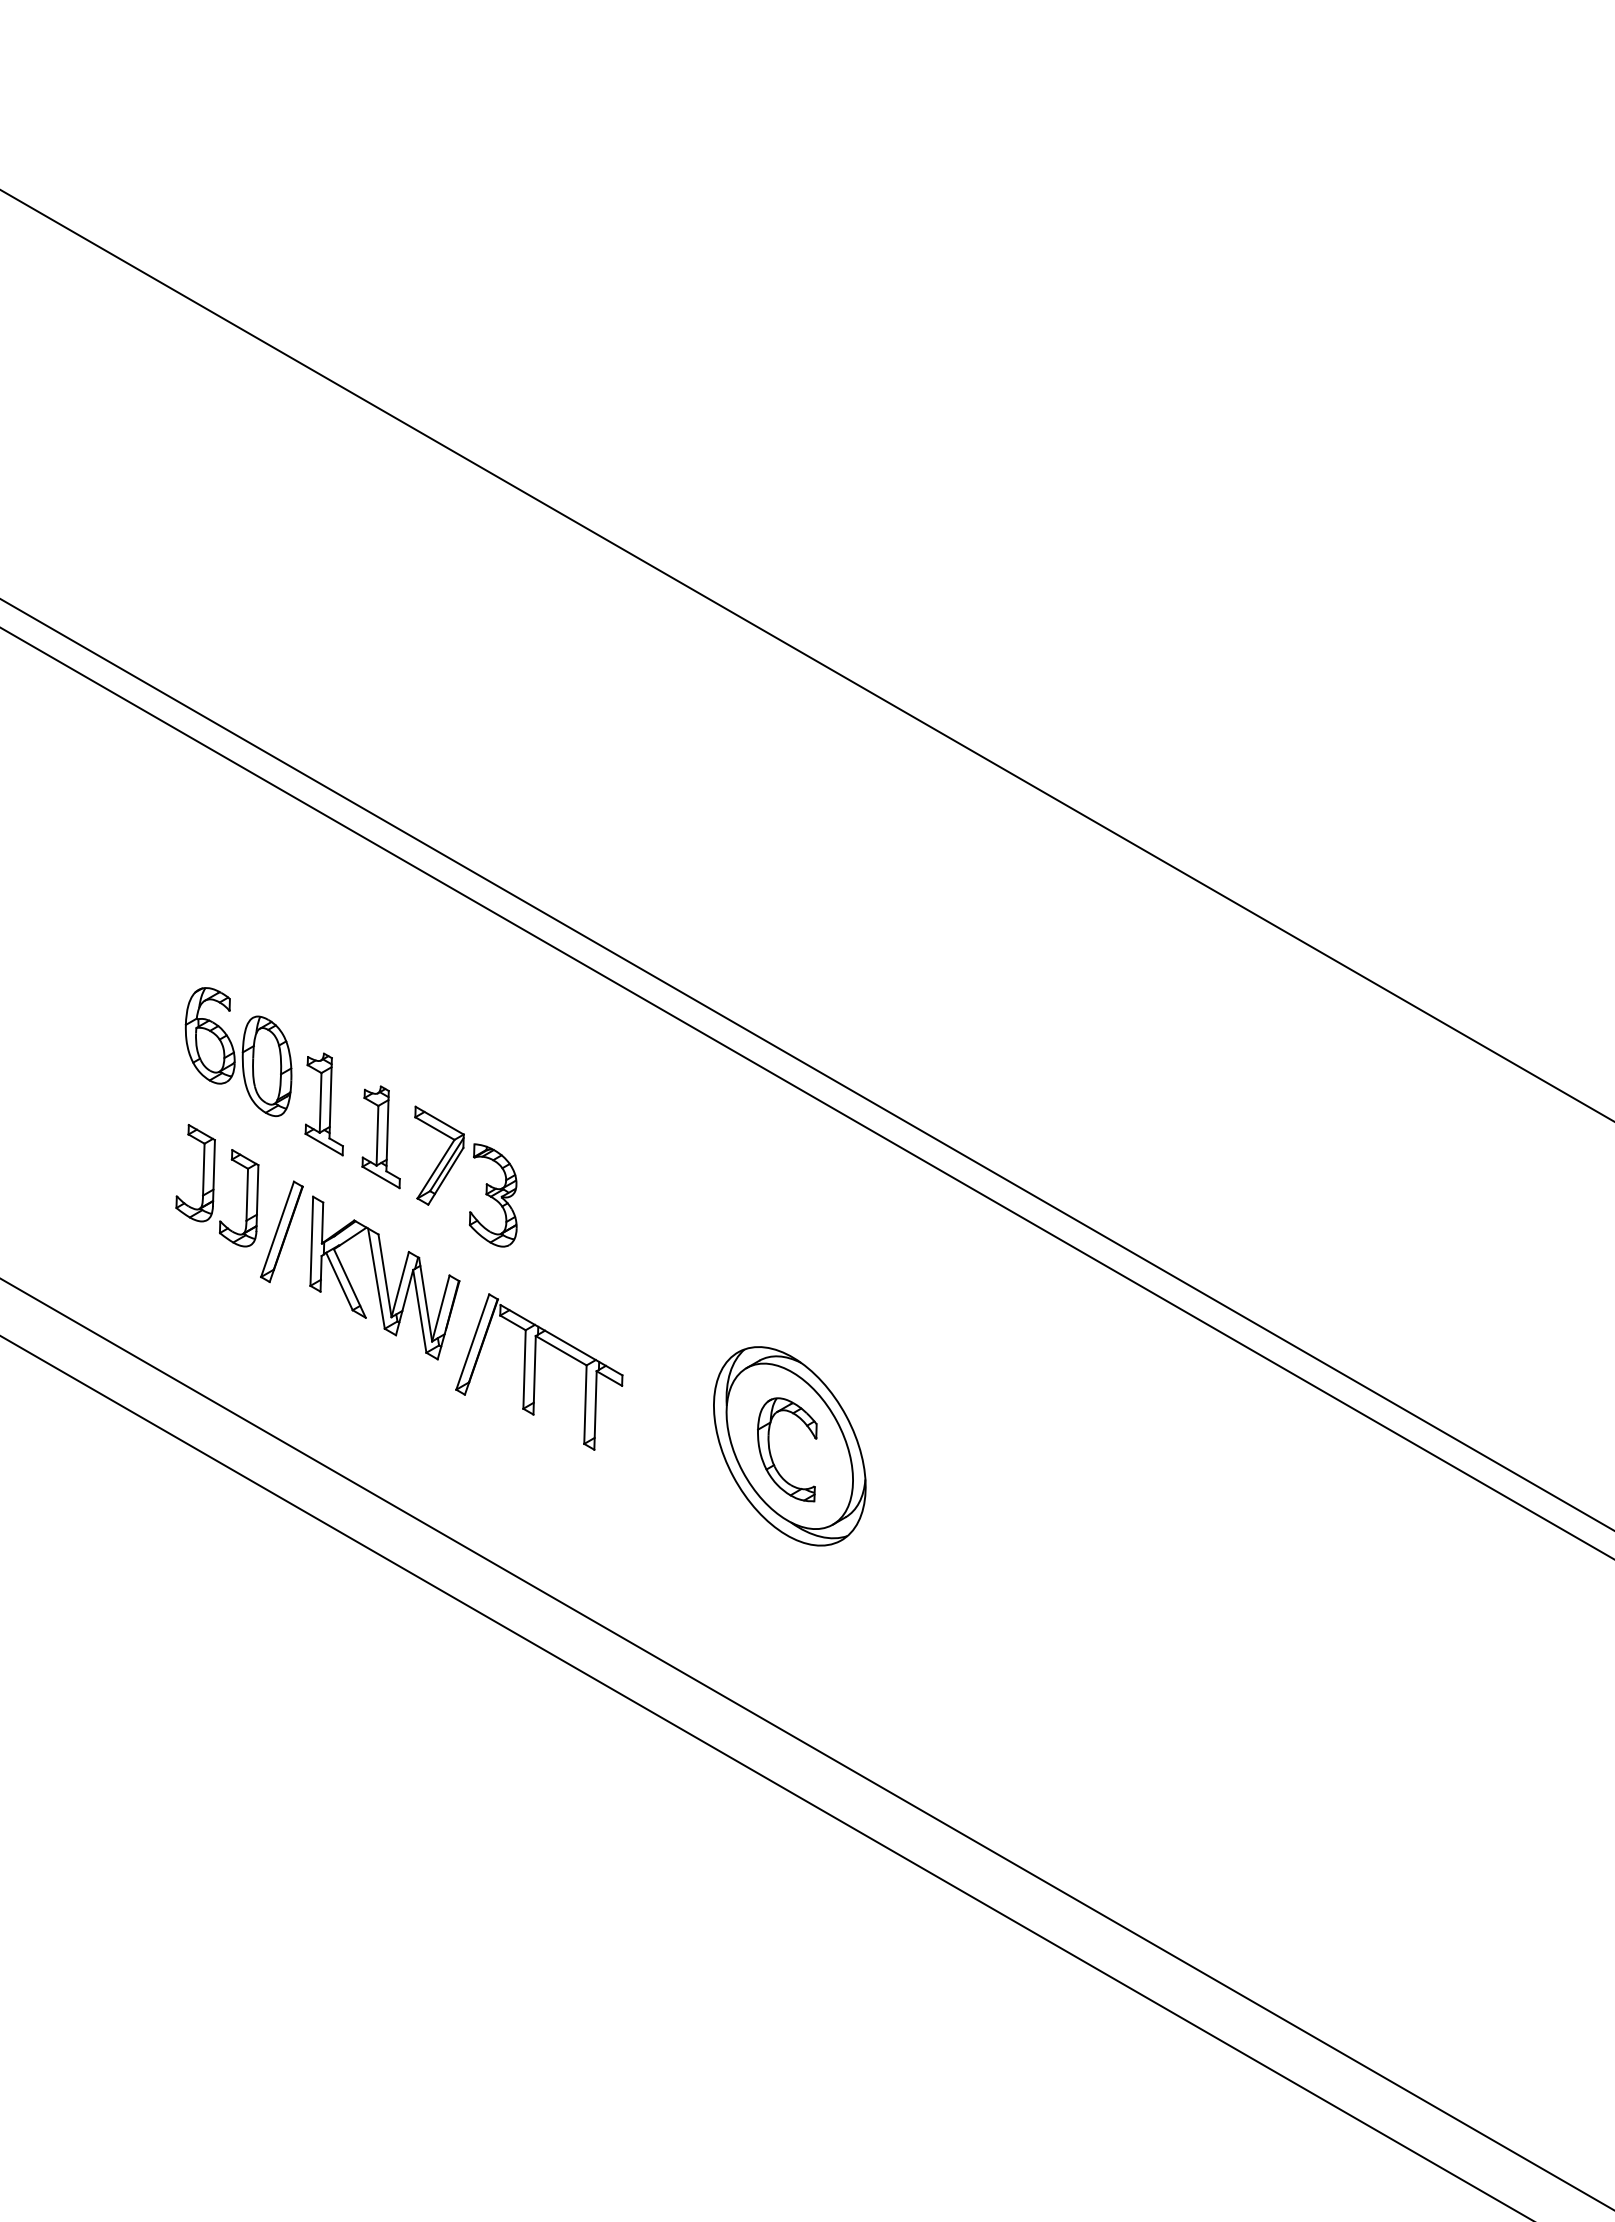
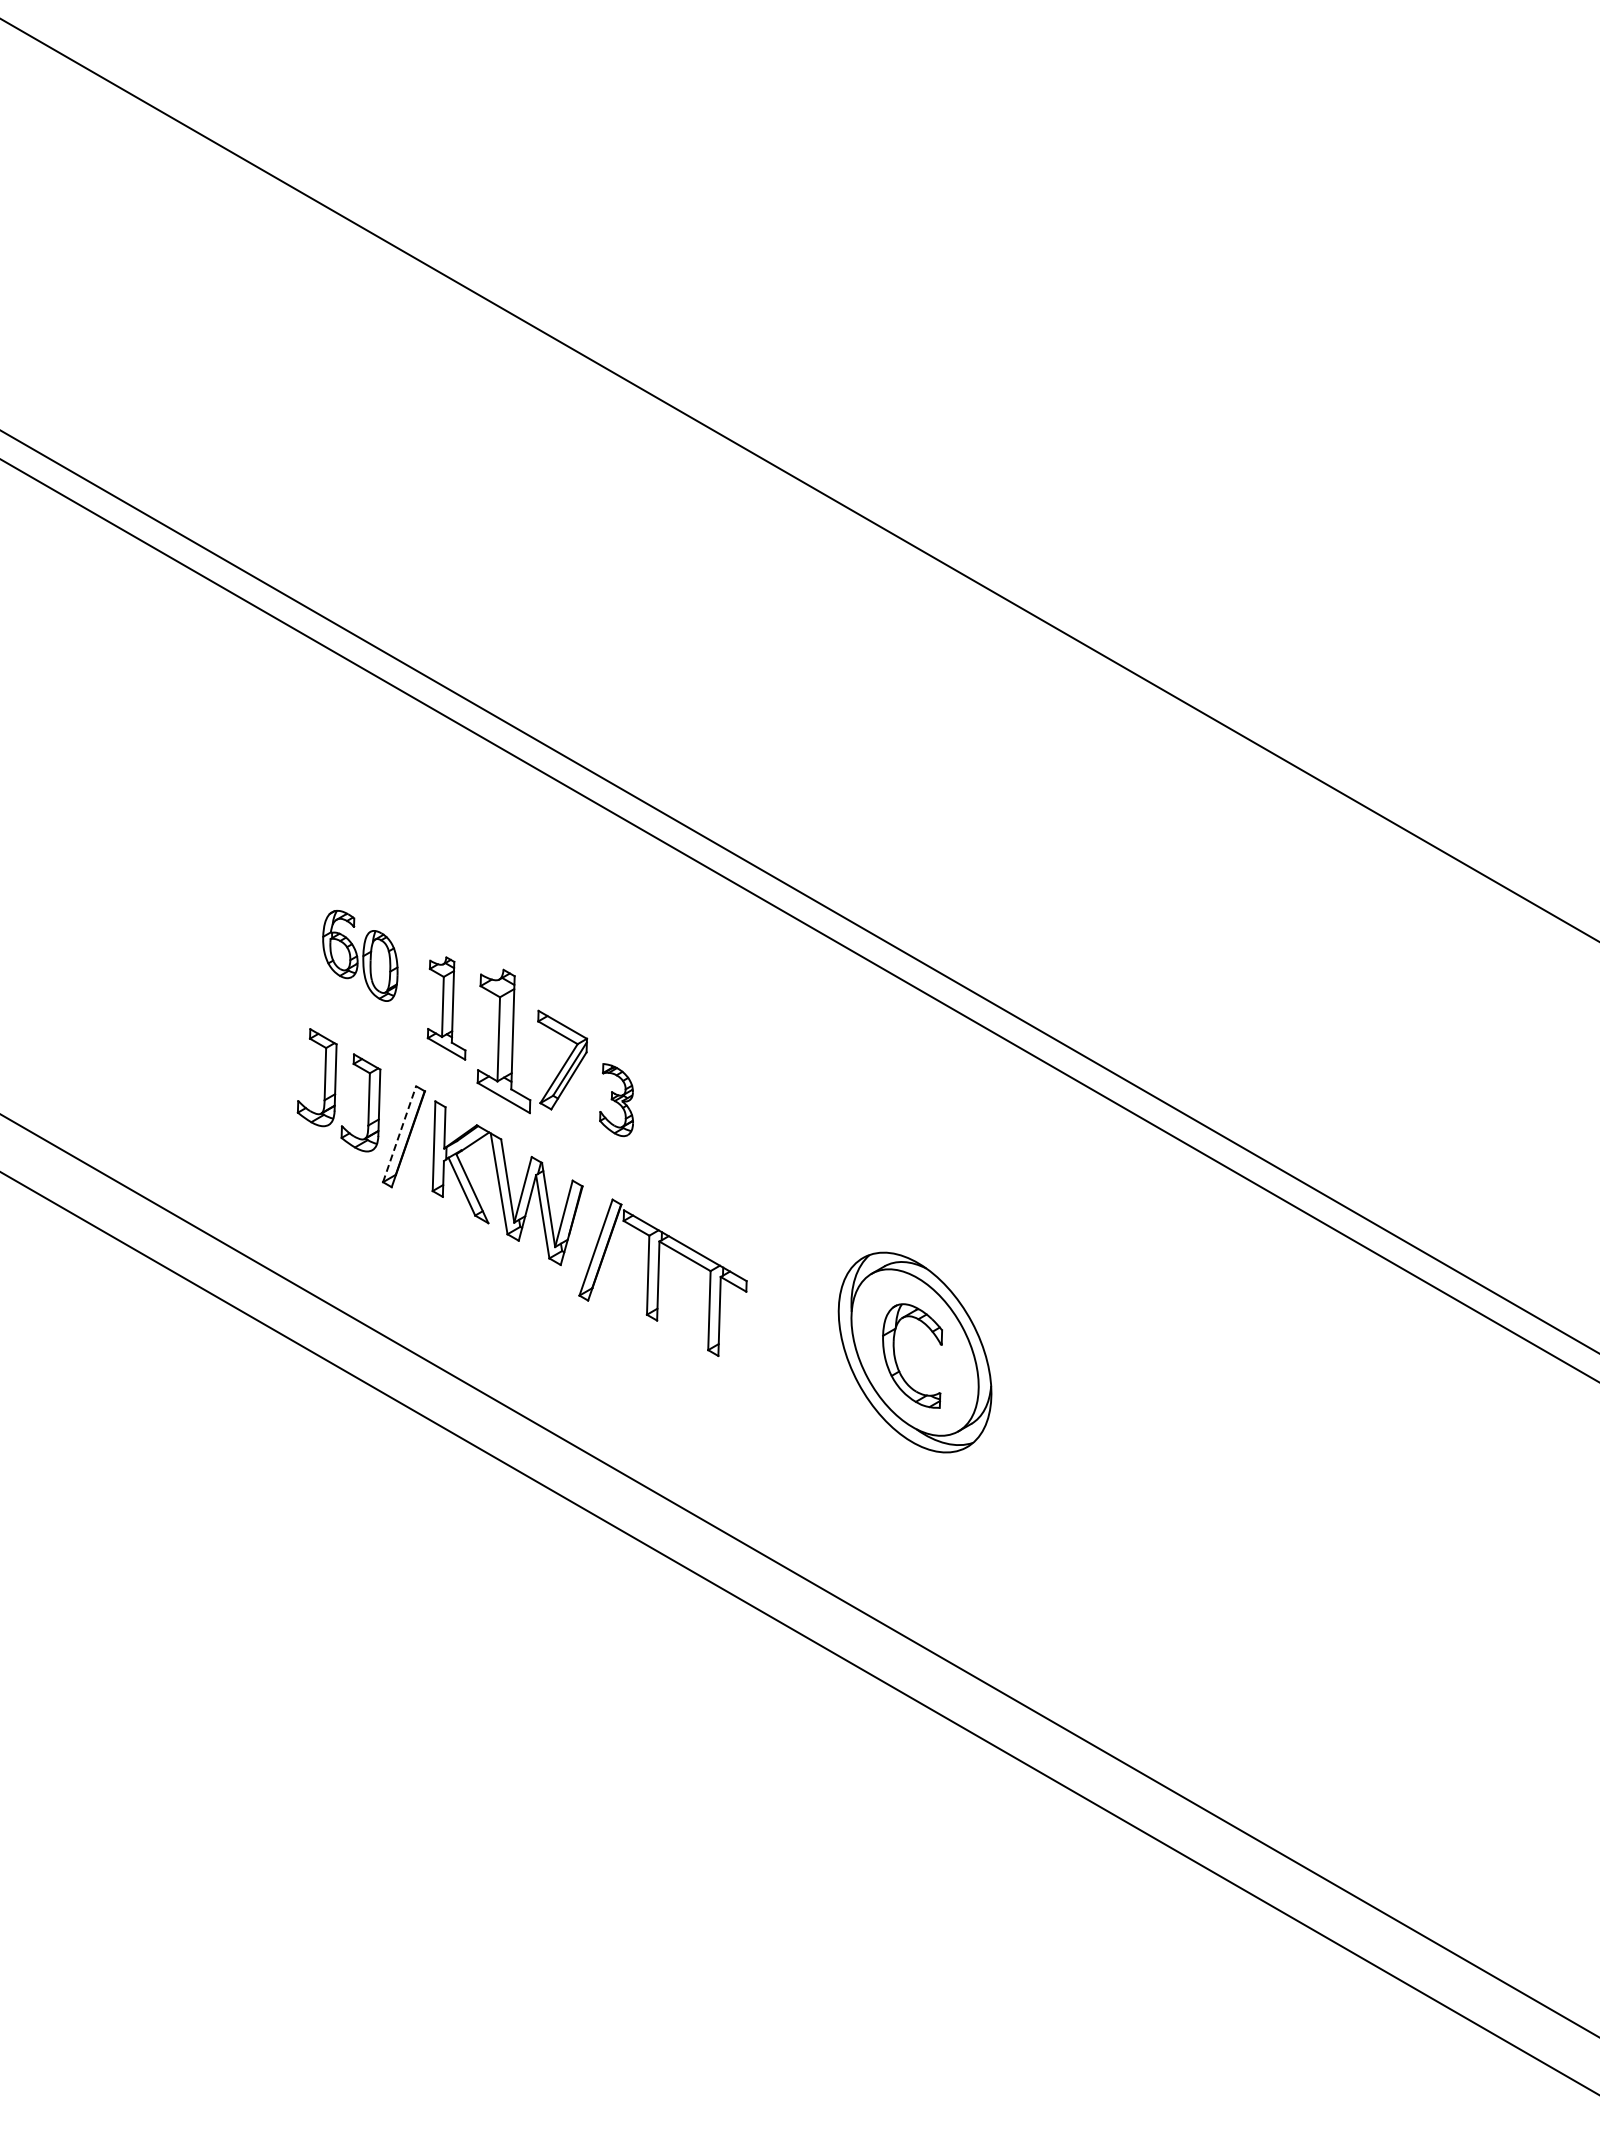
part: (238, 1052) -> (360, 956), size x0.7
part: (380, 1137) -> (503, 1041), size x1.4
part: (492, 1195) -> (615, 1100), size x0.7
line: (277, 1228) -> (399, 1133), solid -> dashed

